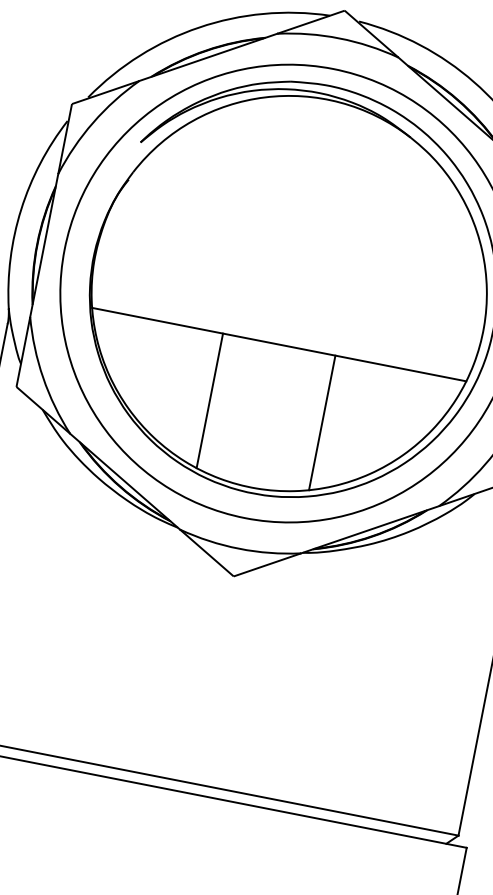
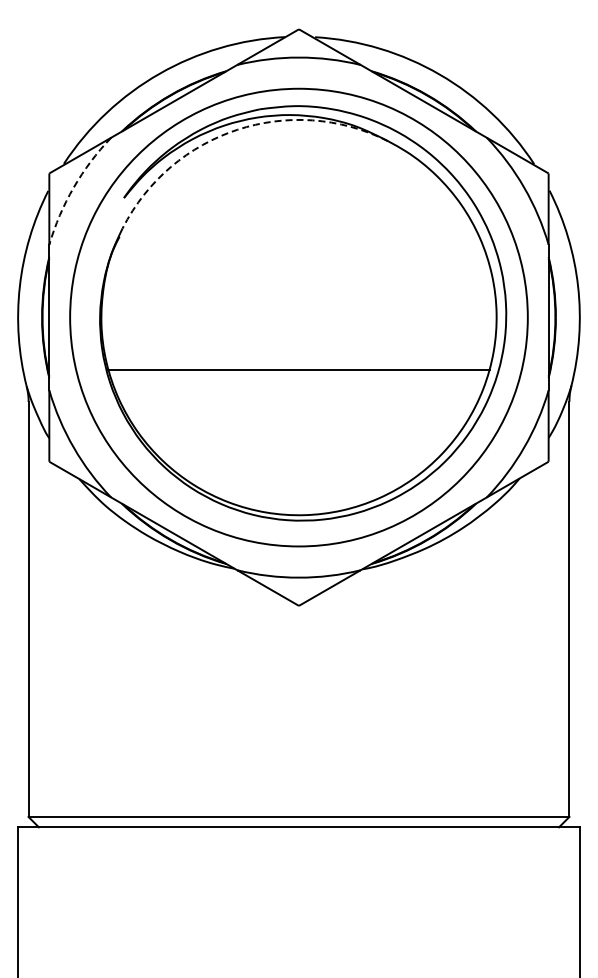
arc: (265, 97) -> (237, 129), solid -> dashed
arc: (93, 122) -> (73, 187), solid -> dashed
line: (209, 400) -> (241, 437), removed
line: (322, 422) -> (356, 437), removed

